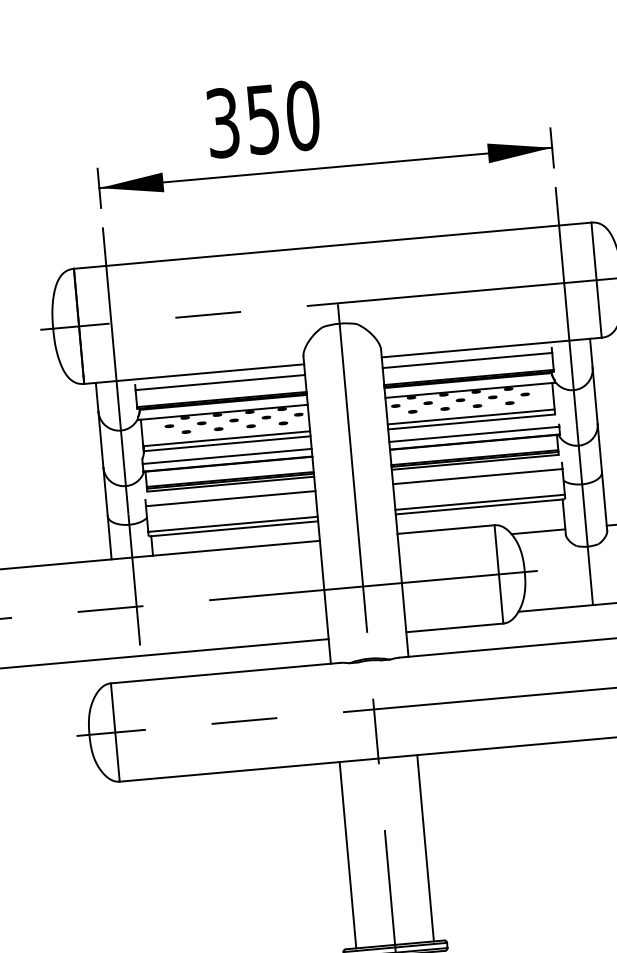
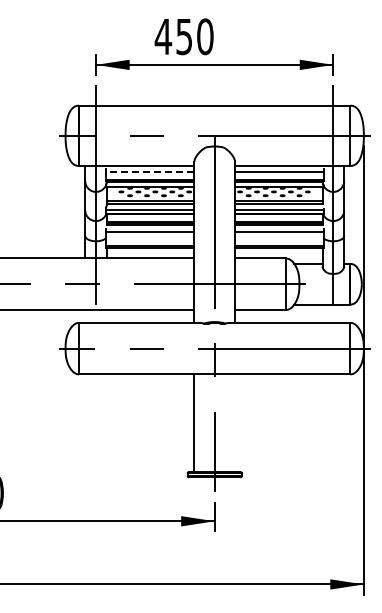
text: (223, 122) -> (163, 36), 350 -> 450
line: (219, 382) -> (149, 171), solid -> dashed
line: (426, 848) -> (235, 423), removed

